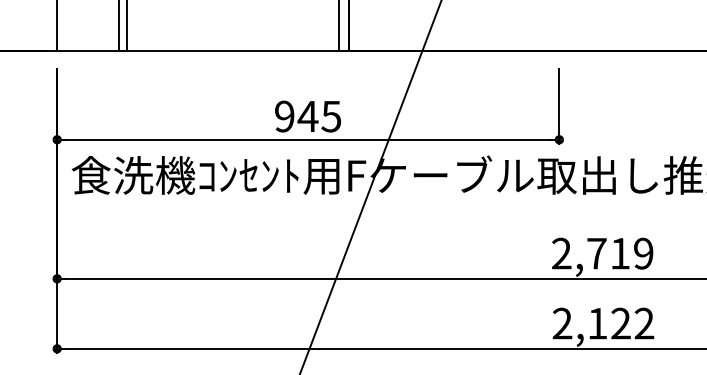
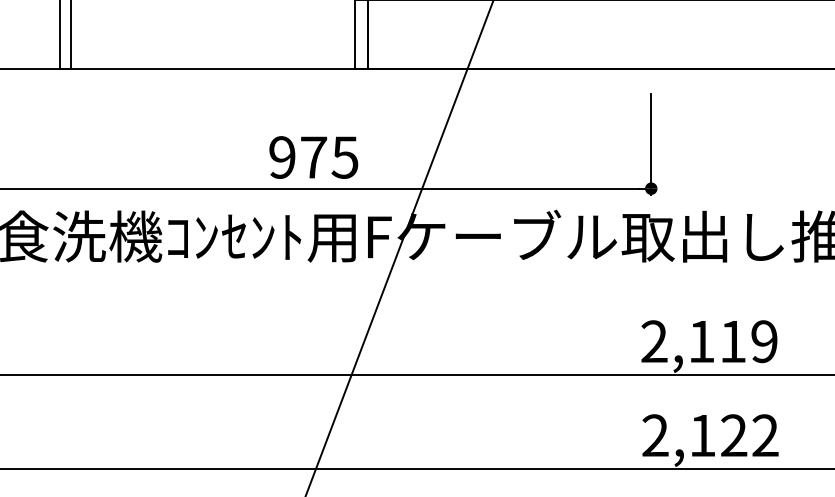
text: (307, 116) -> (313, 157), 945 -> 975
text: (596, 253) -> (701, 341), 2,719 -> 2,119

